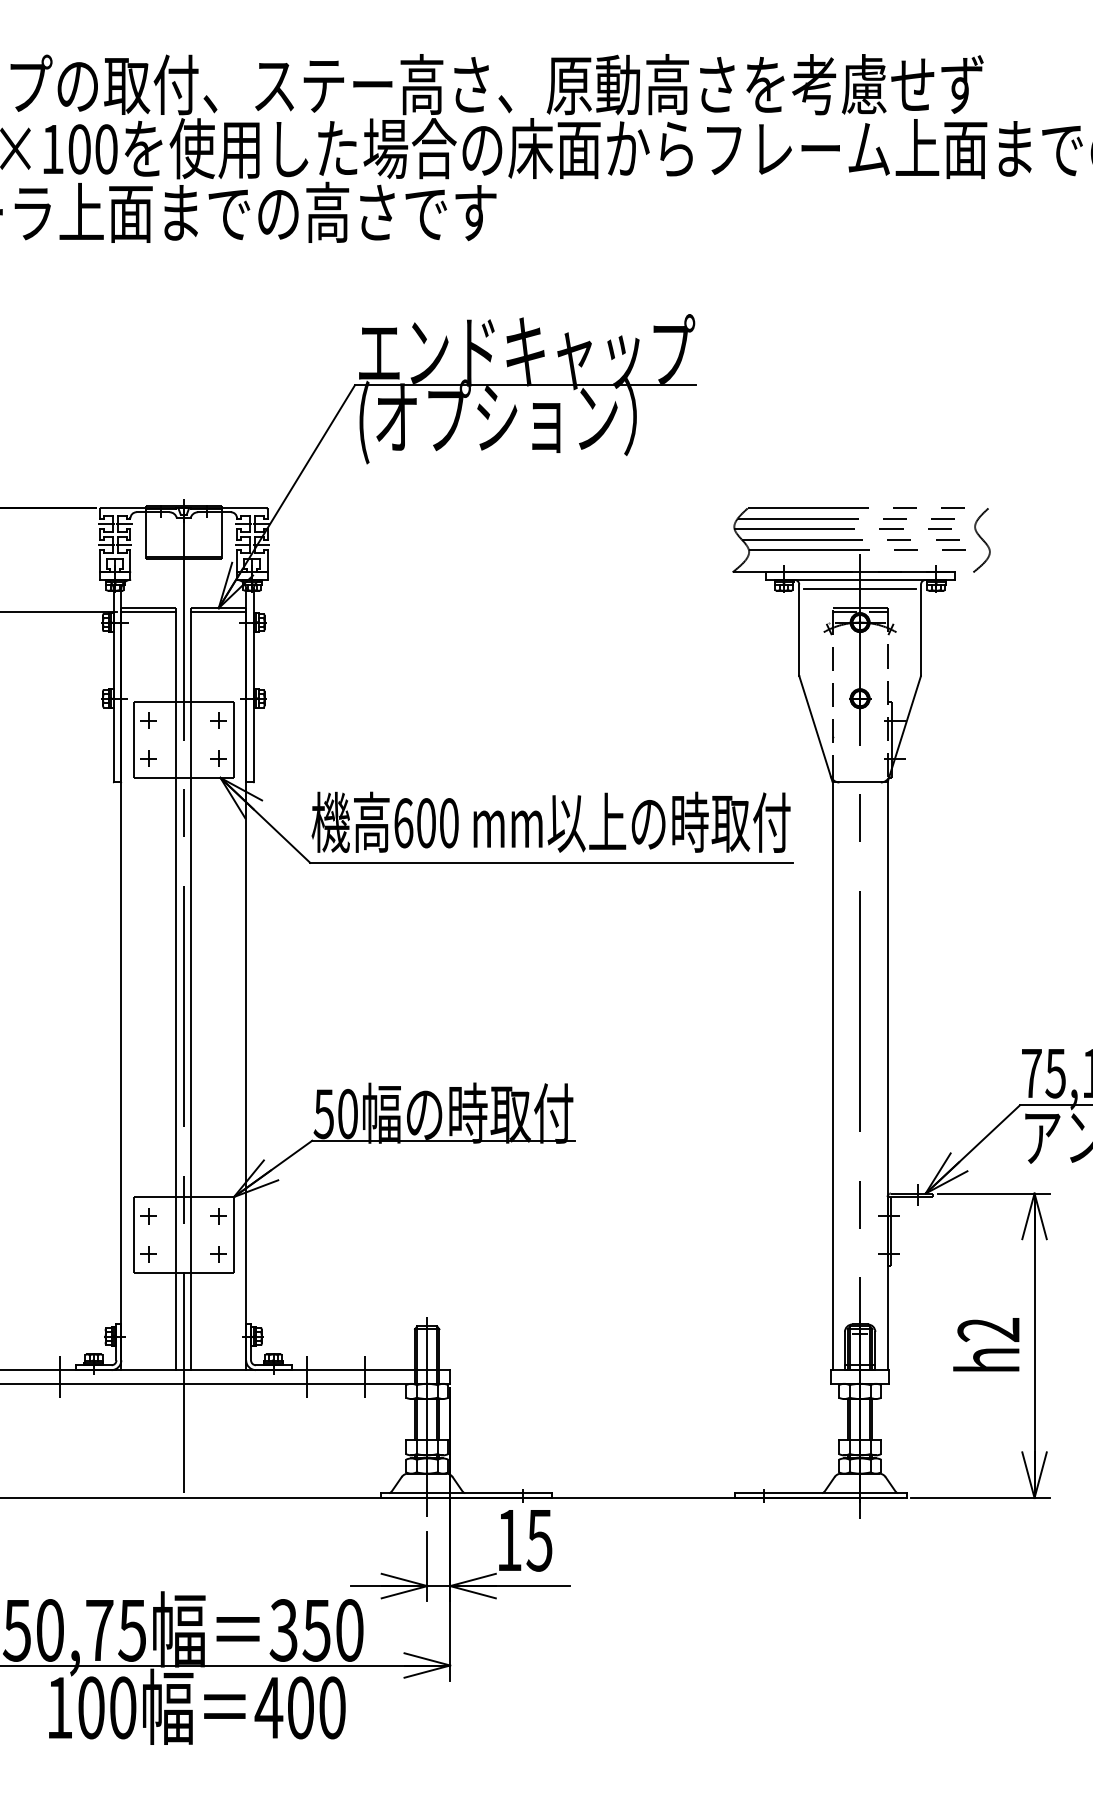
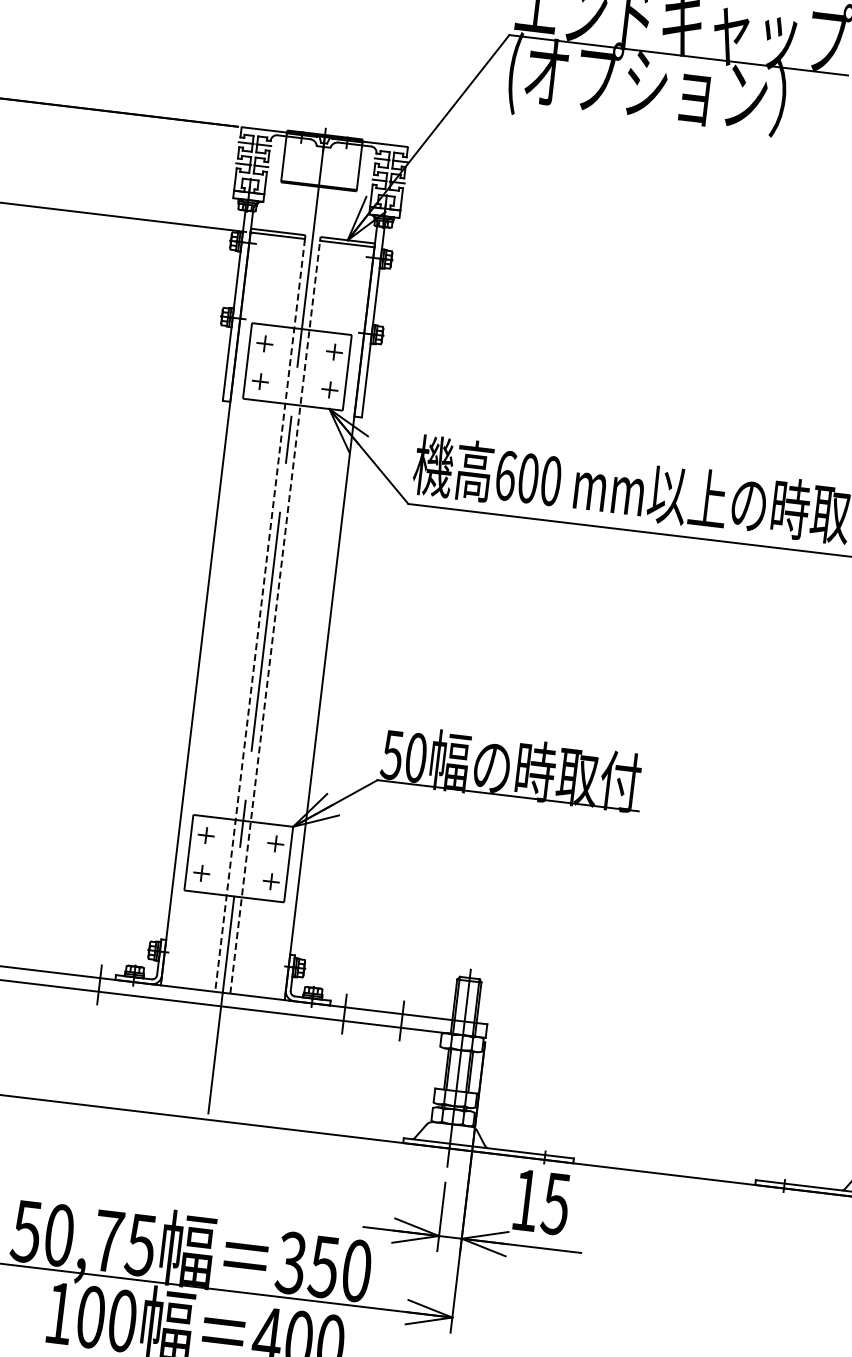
line: (191, 990) -> (275, 616), solid -> dashed
line: (176, 991) -> (260, 615), solid -> dashed

